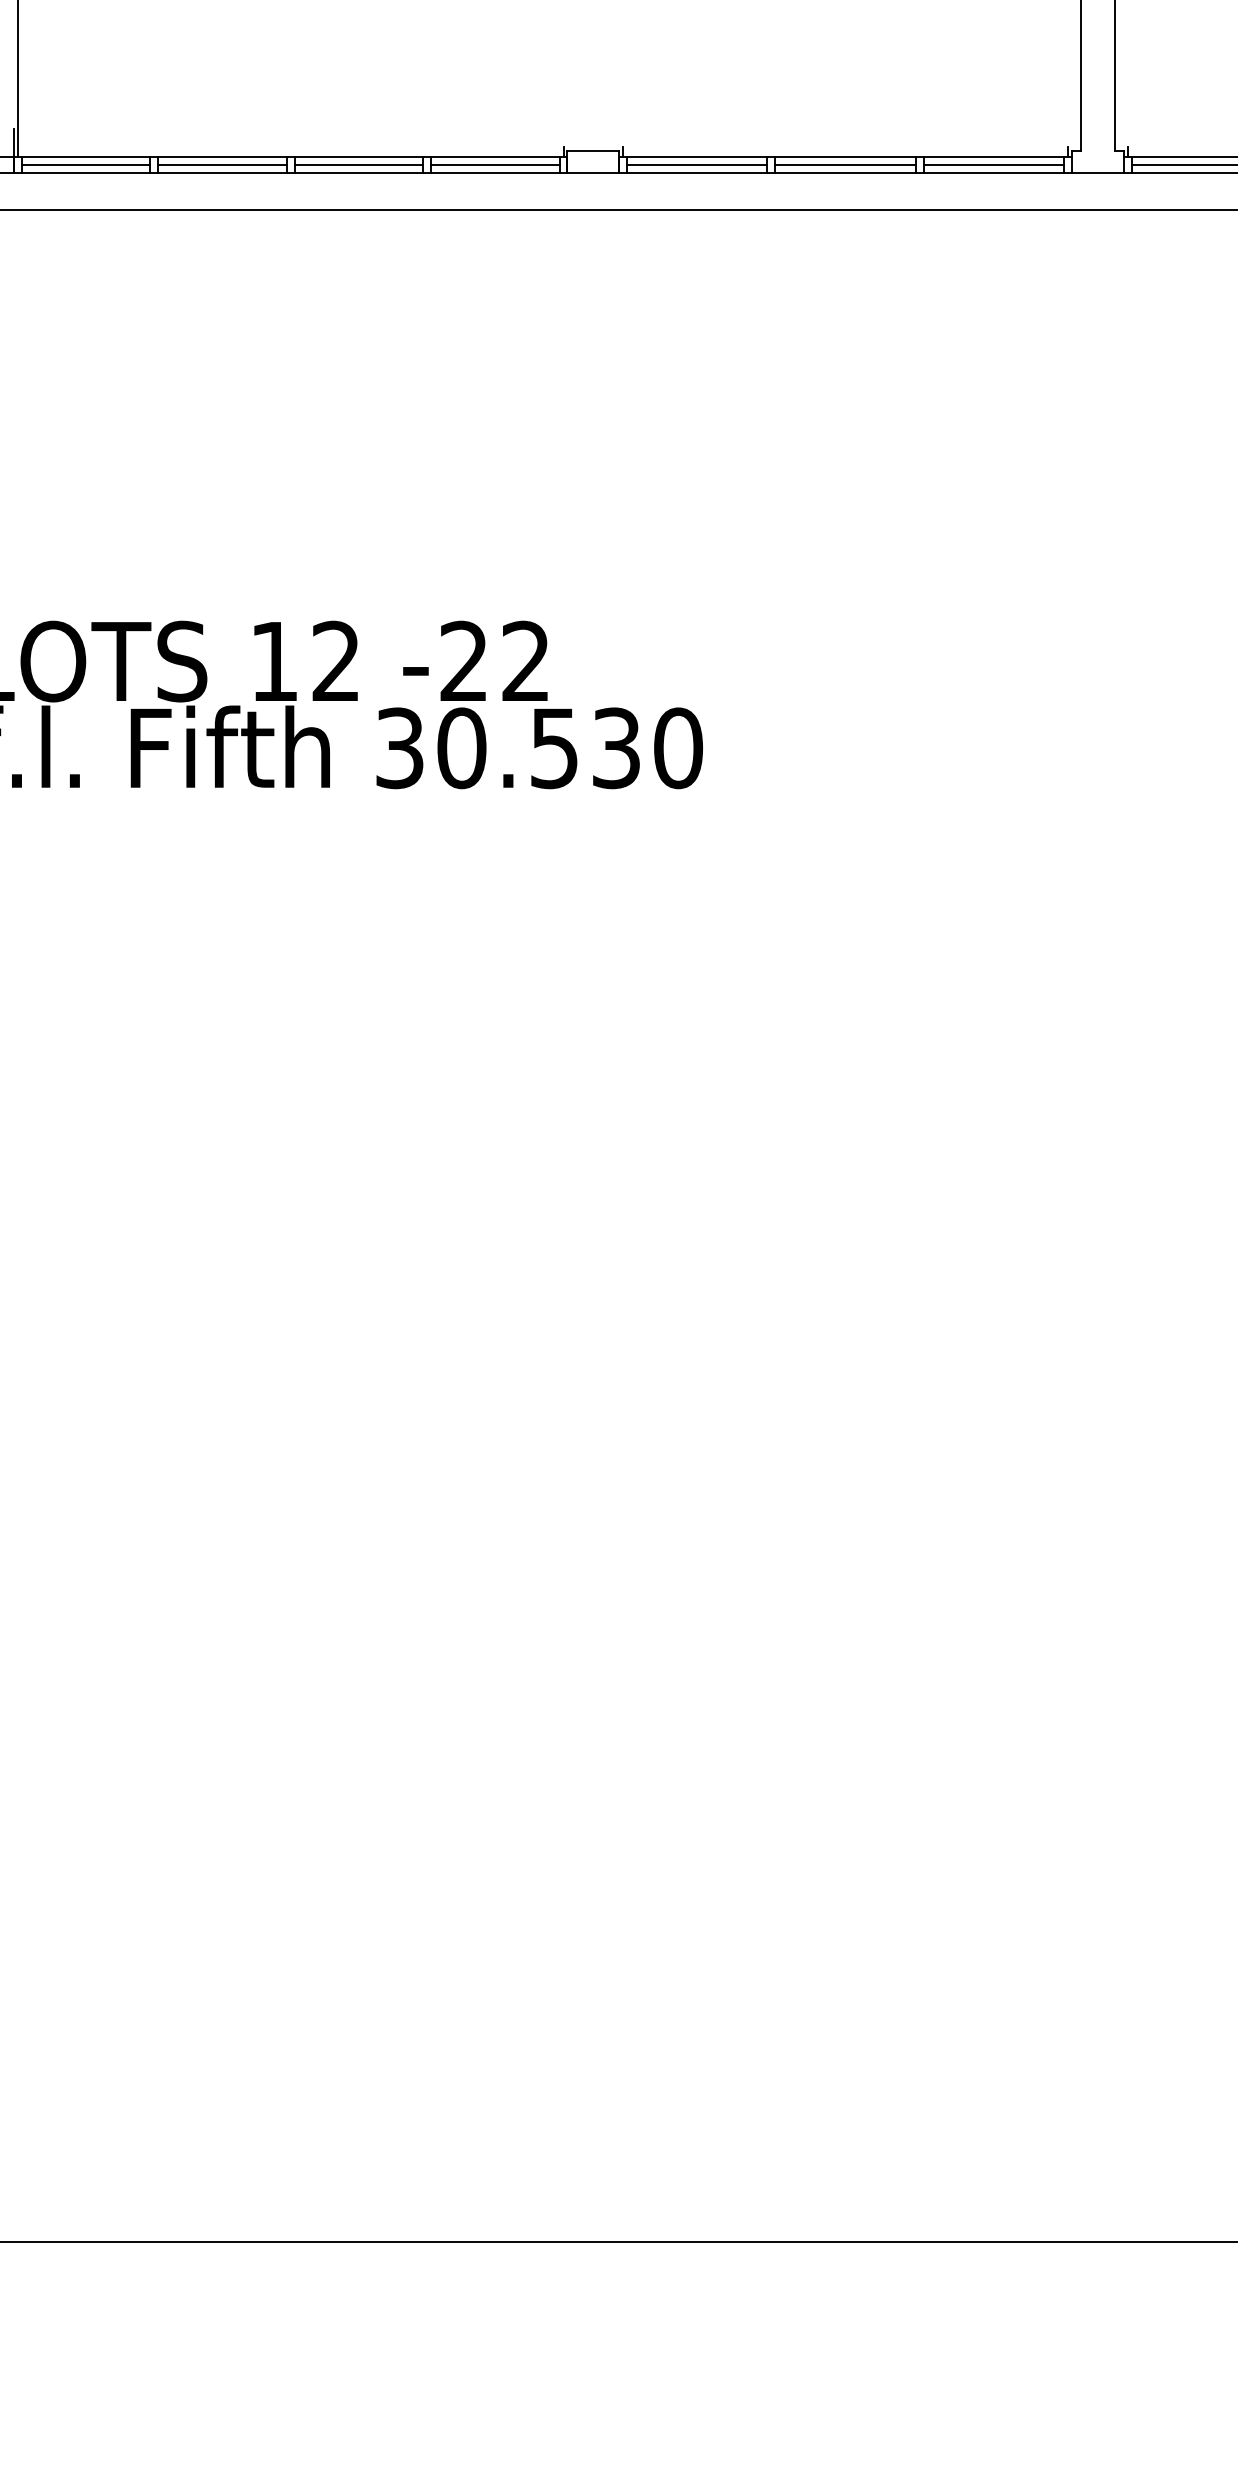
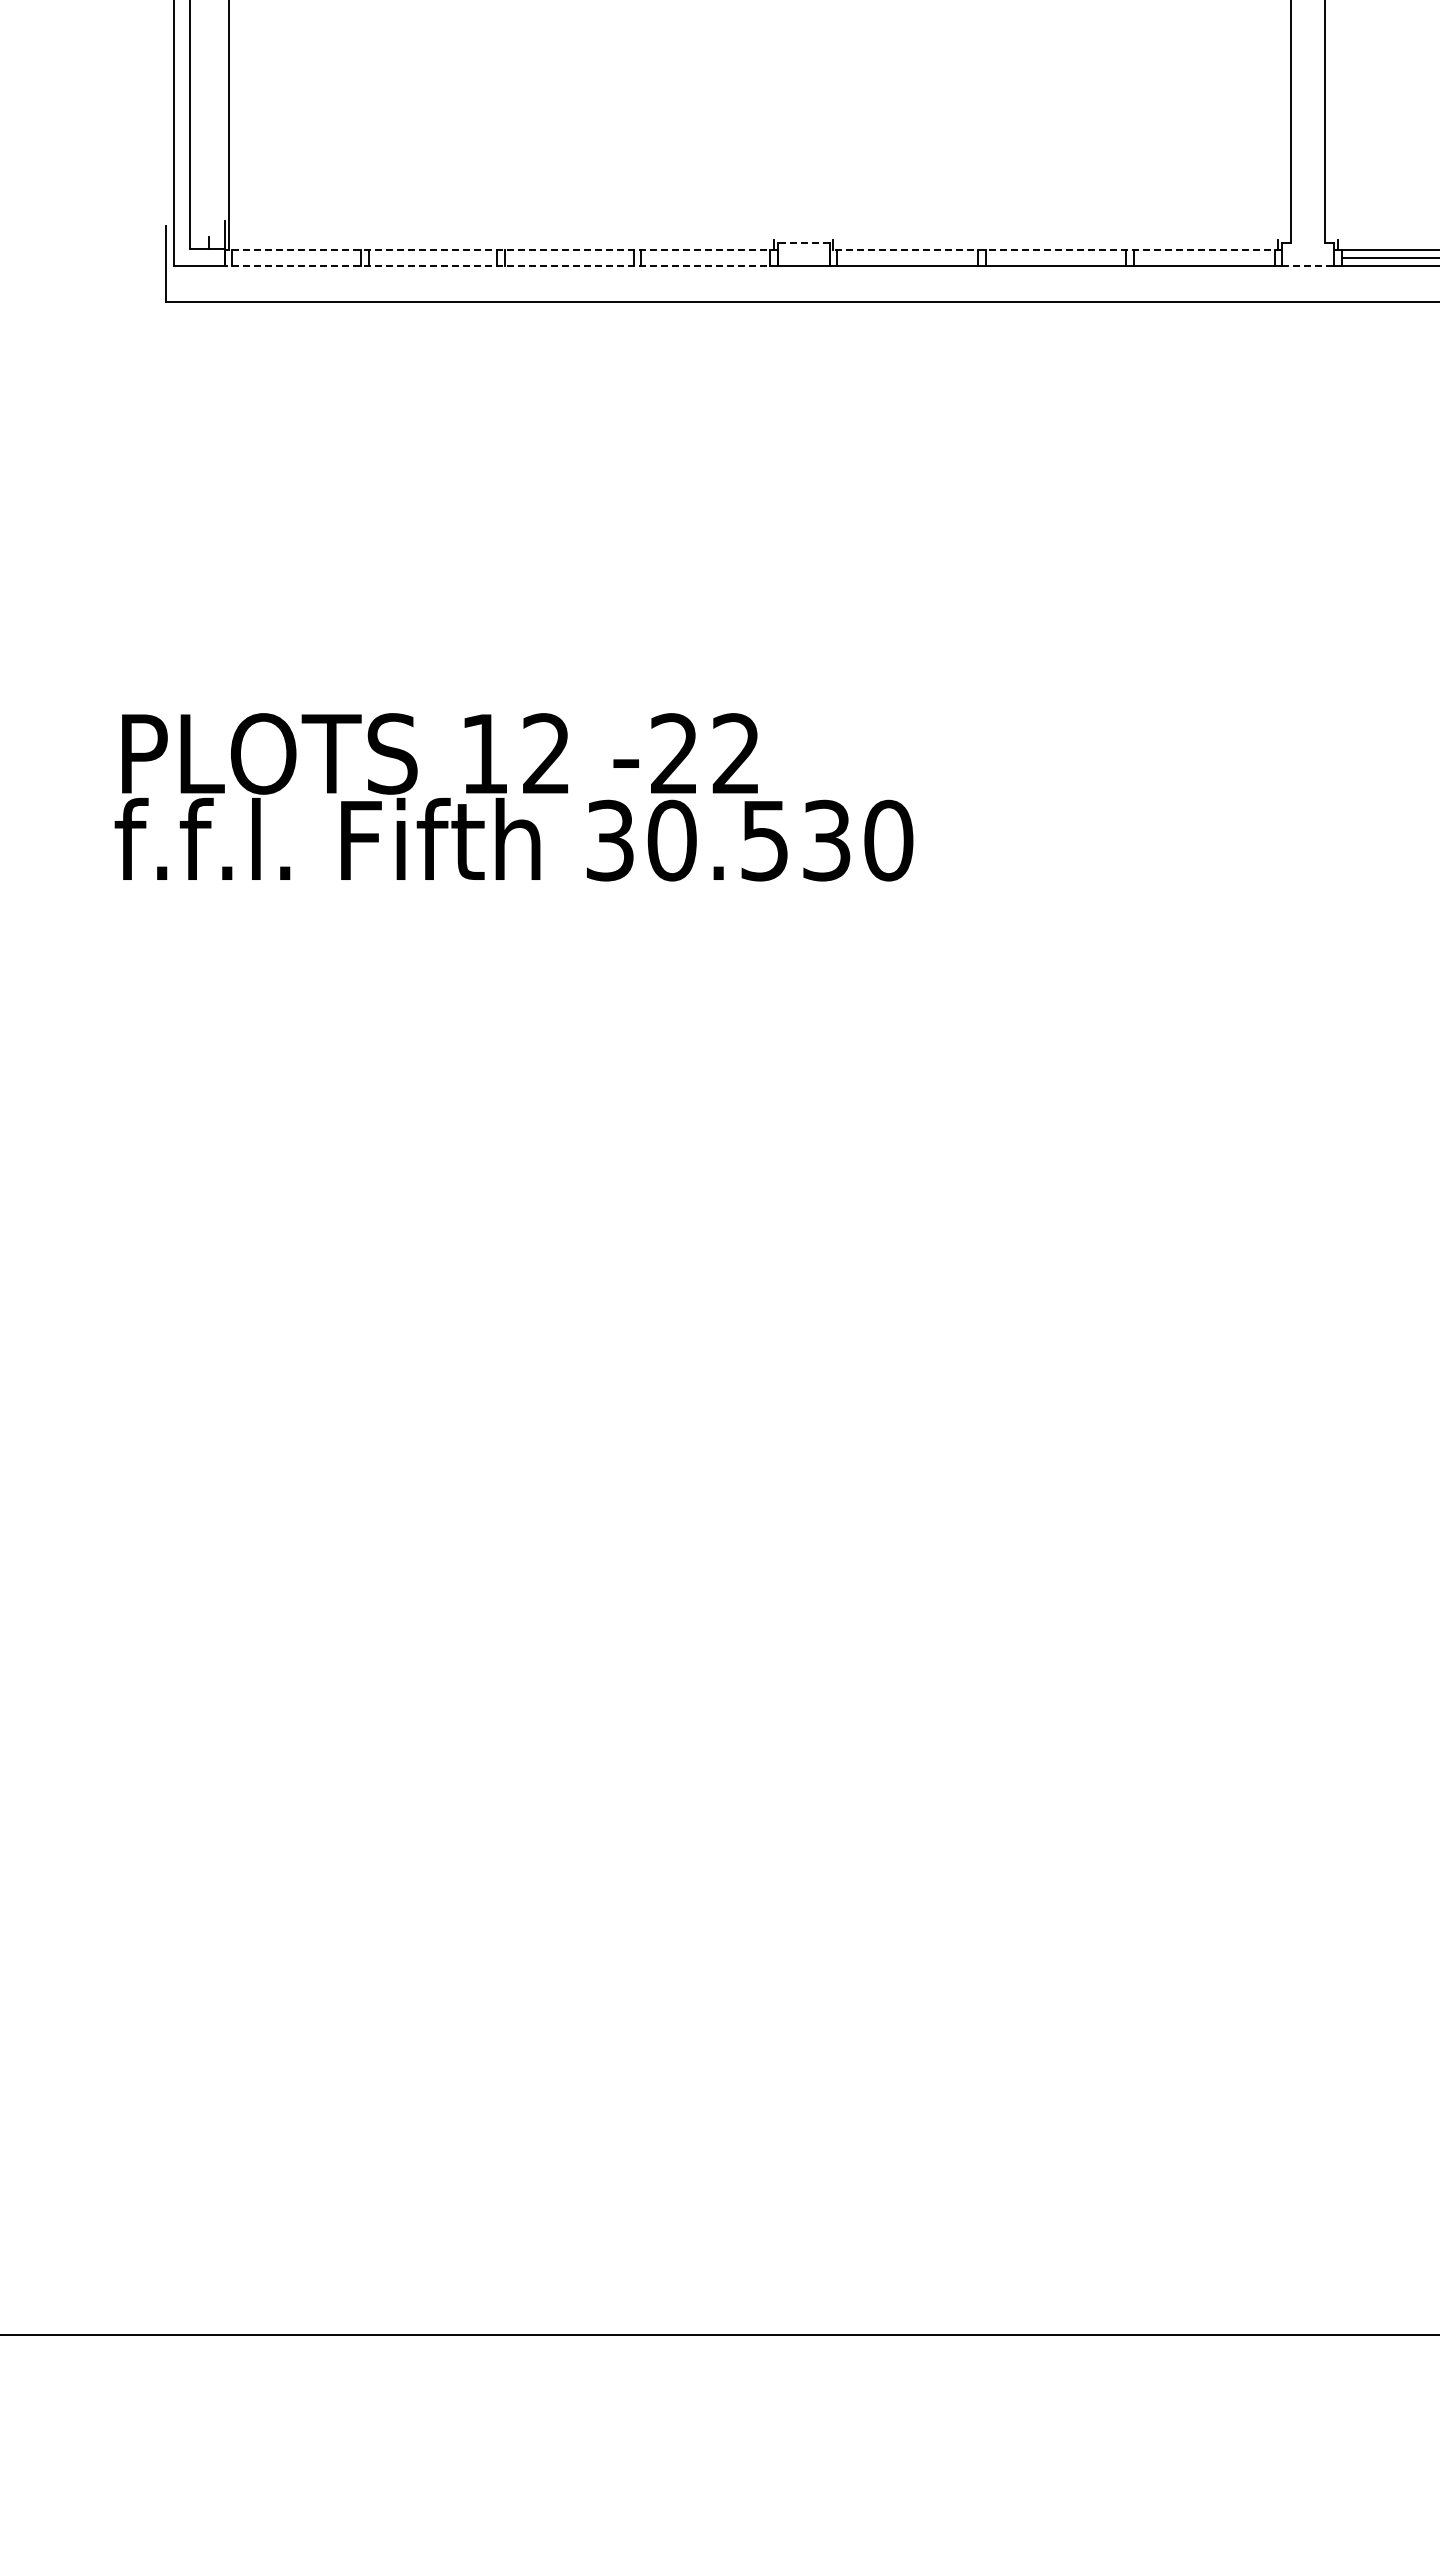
line: (593, 151) -> (803, 243), solid -> dashed
line: (291, 157) -> (501, 249), solid -> dashed
line: (845, 157) -> (1055, 249), solid -> dashed
line: (86, 165) -> (296, 257), removed
line: (222, 165) -> (432, 257), removed
line: (359, 165) -> (569, 257), removed
line: (495, 165) -> (705, 257), removed
line: (697, 165) -> (907, 257), removed
line: (845, 165) -> (1055, 257), removed
line: (993, 165) -> (1203, 257), removed
line: (291, 173) -> (501, 265), solid -> dashed
line: (1098, 173) -> (1308, 265), solid -> dashed

